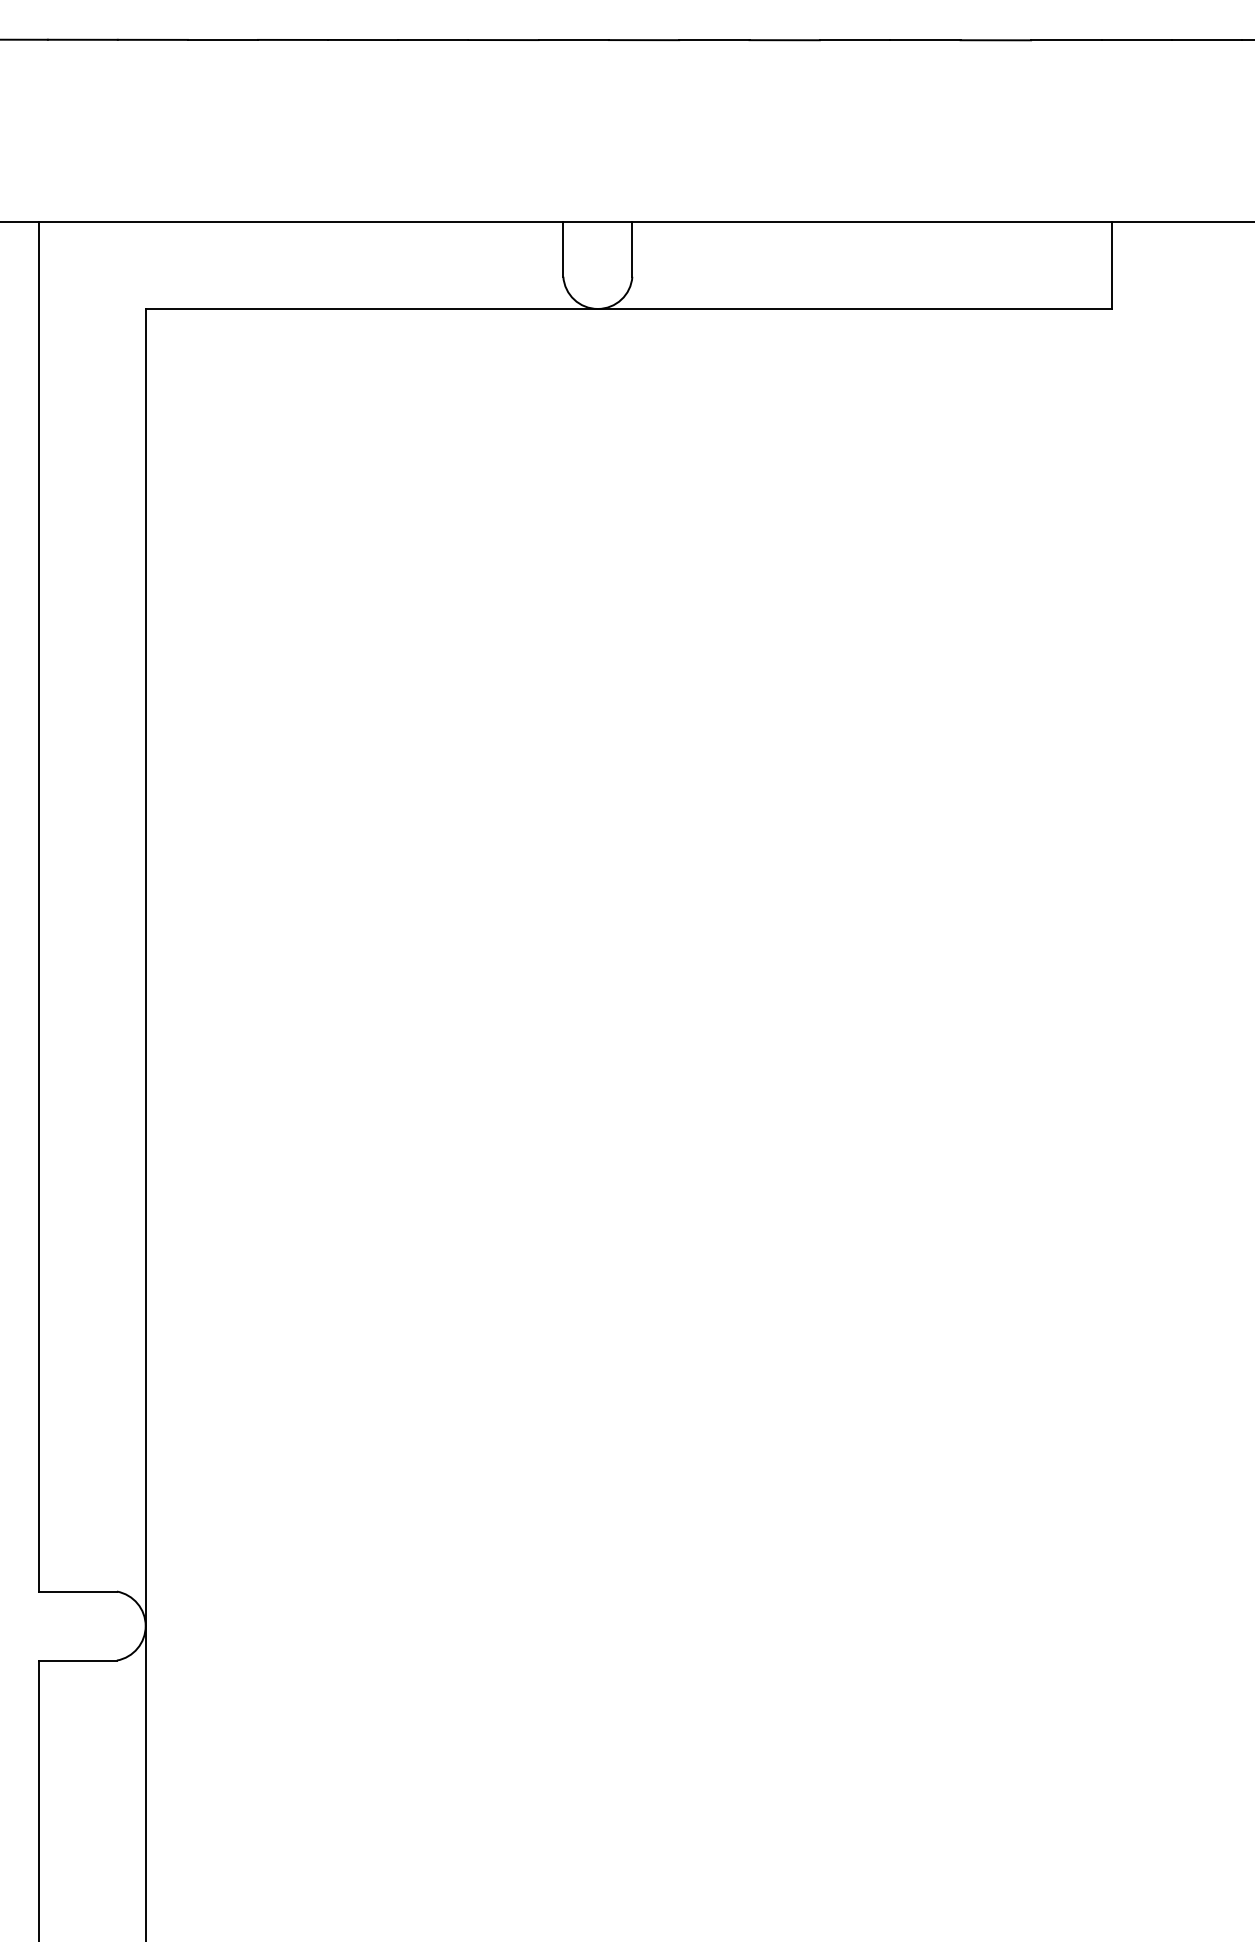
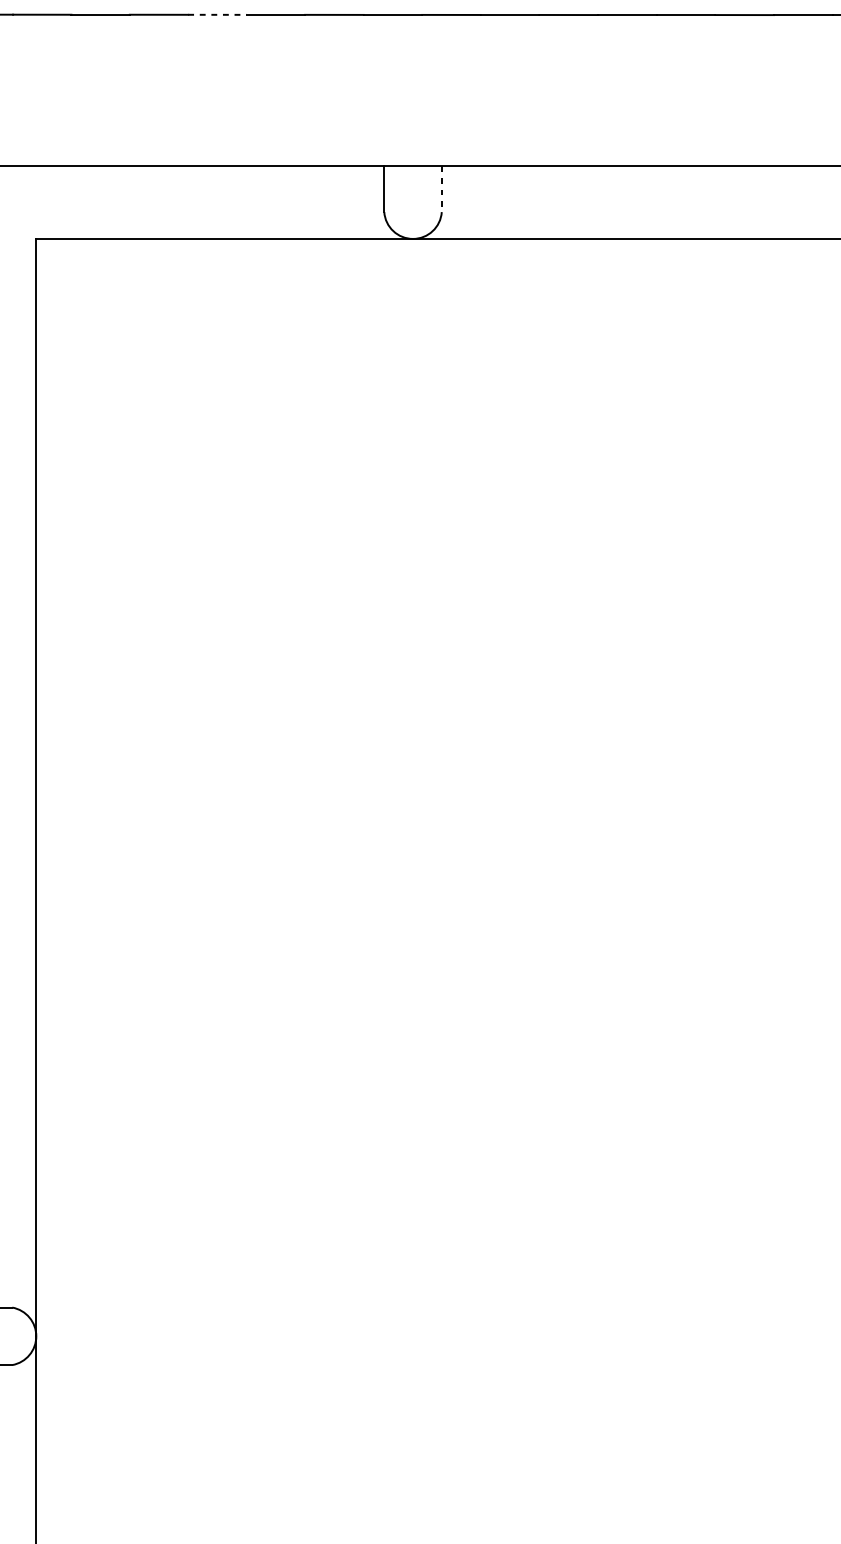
line: (363, 40) -> (217, 15), solid -> dashed
line: (632, 249) -> (441, 189), solid -> dashed

